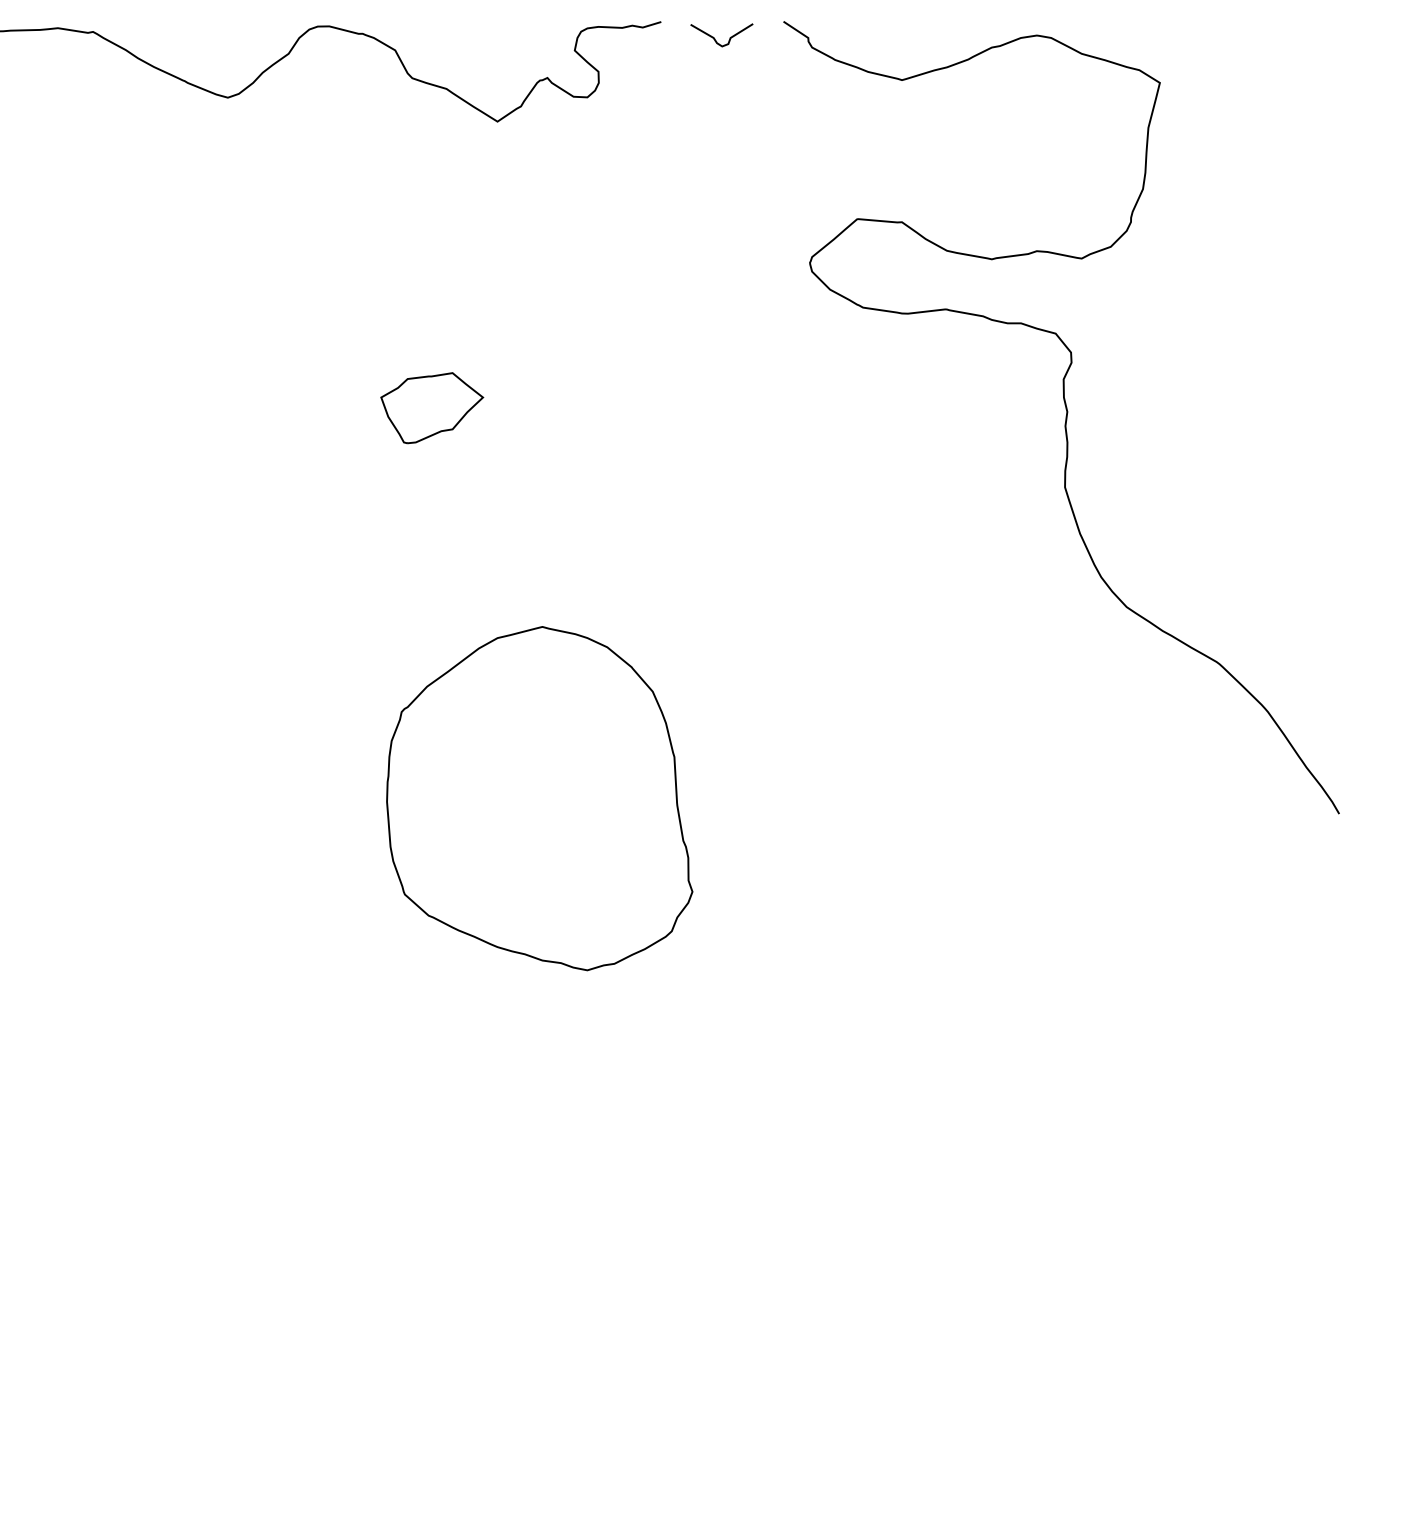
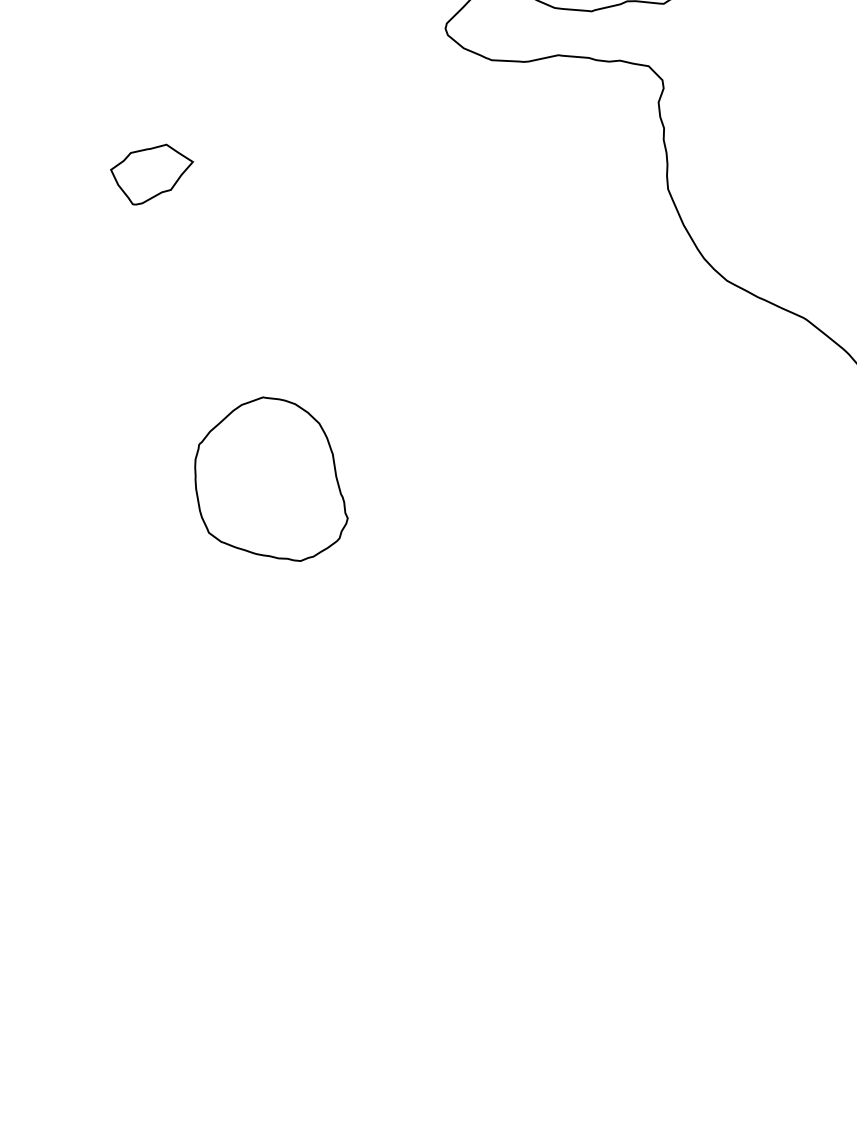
part: (539, 798) -> (269, 480), size x0.6

